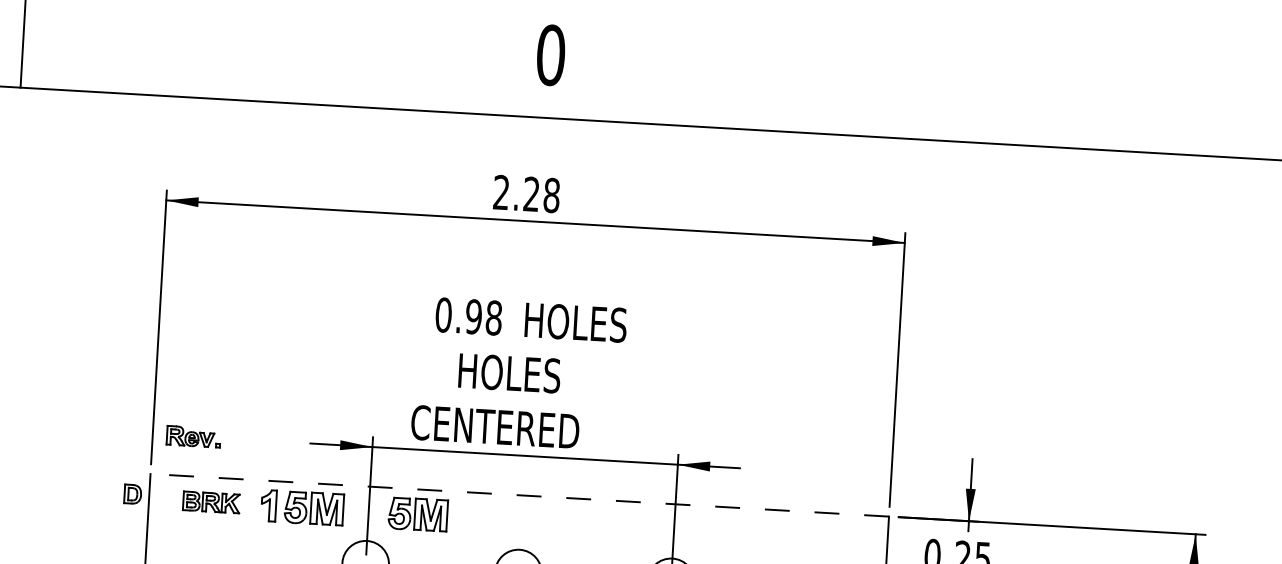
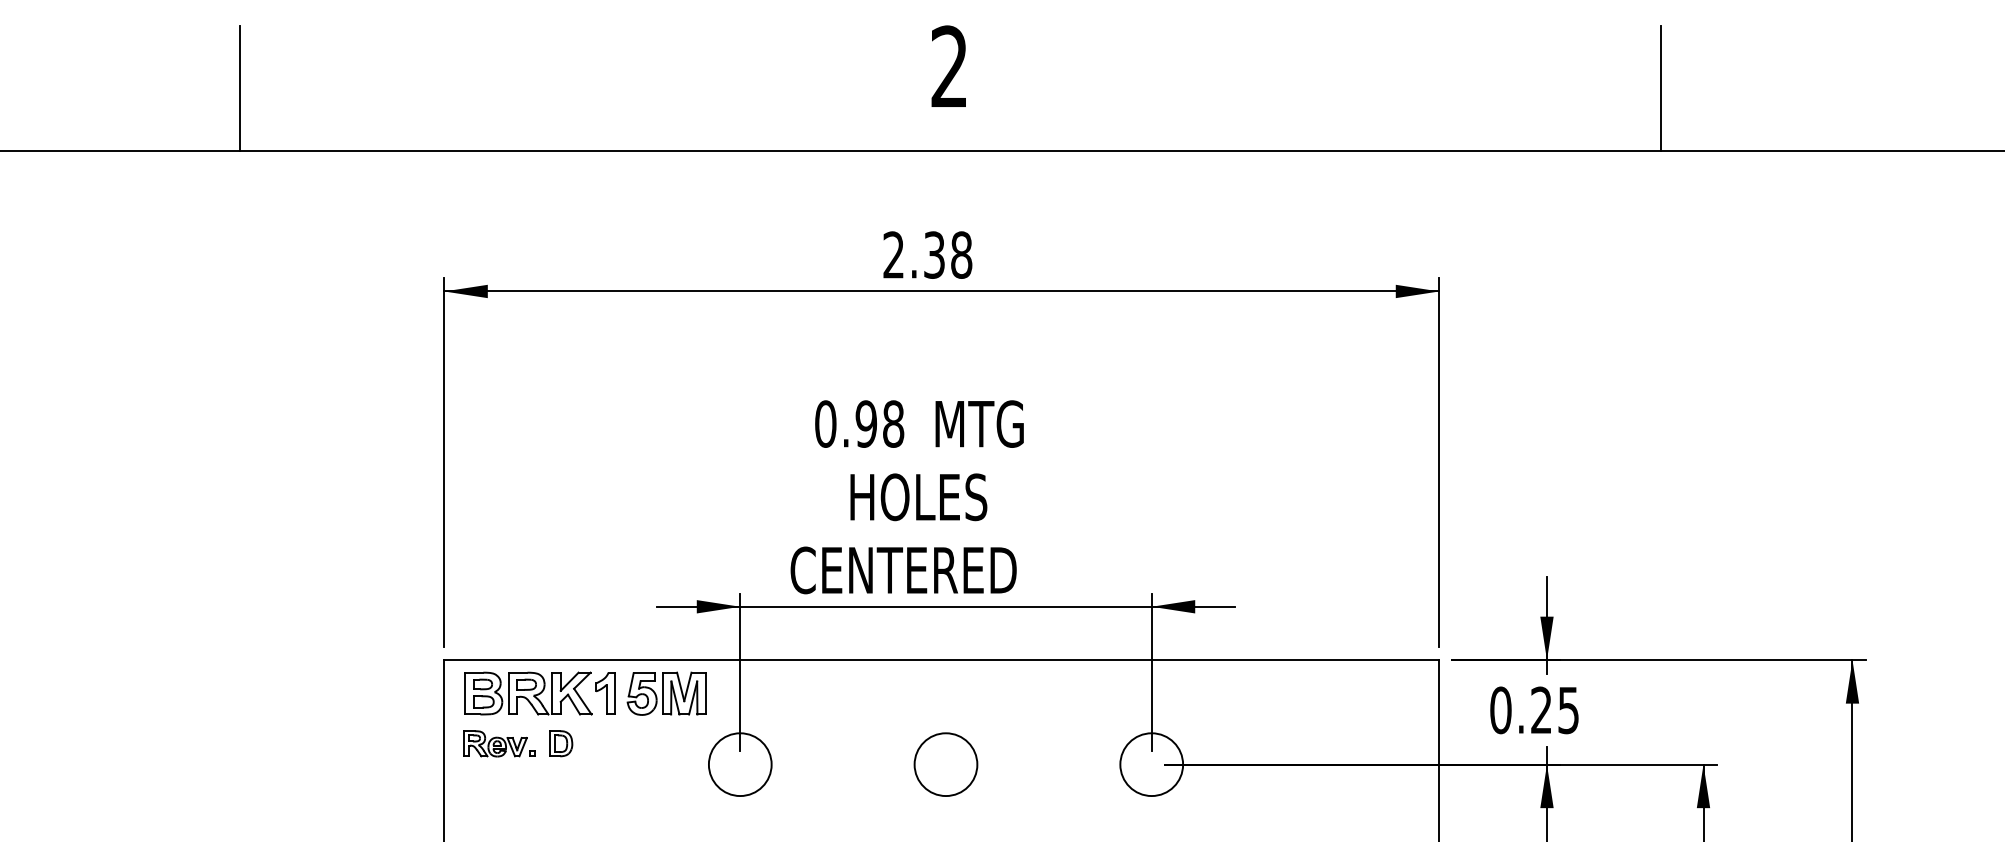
text: (550, 54) -> (949, 66), 0 -> 2
line: (1078, 101) -> (1661, 88), added
text: (531, 193) -> (934, 254), 2.28 -> 2.38
text: (577, 322) -> (1005, 423), HOLES -> MTG
part: (193, 436) -> (499, 743), moved
part: (133, 494) -> (561, 743), moved
line: (519, 495) -> (941, 660), dashed -> solid
part: (211, 502) -> (528, 693), size x1.67
part: (417, 514) -> (806, 693), removed

